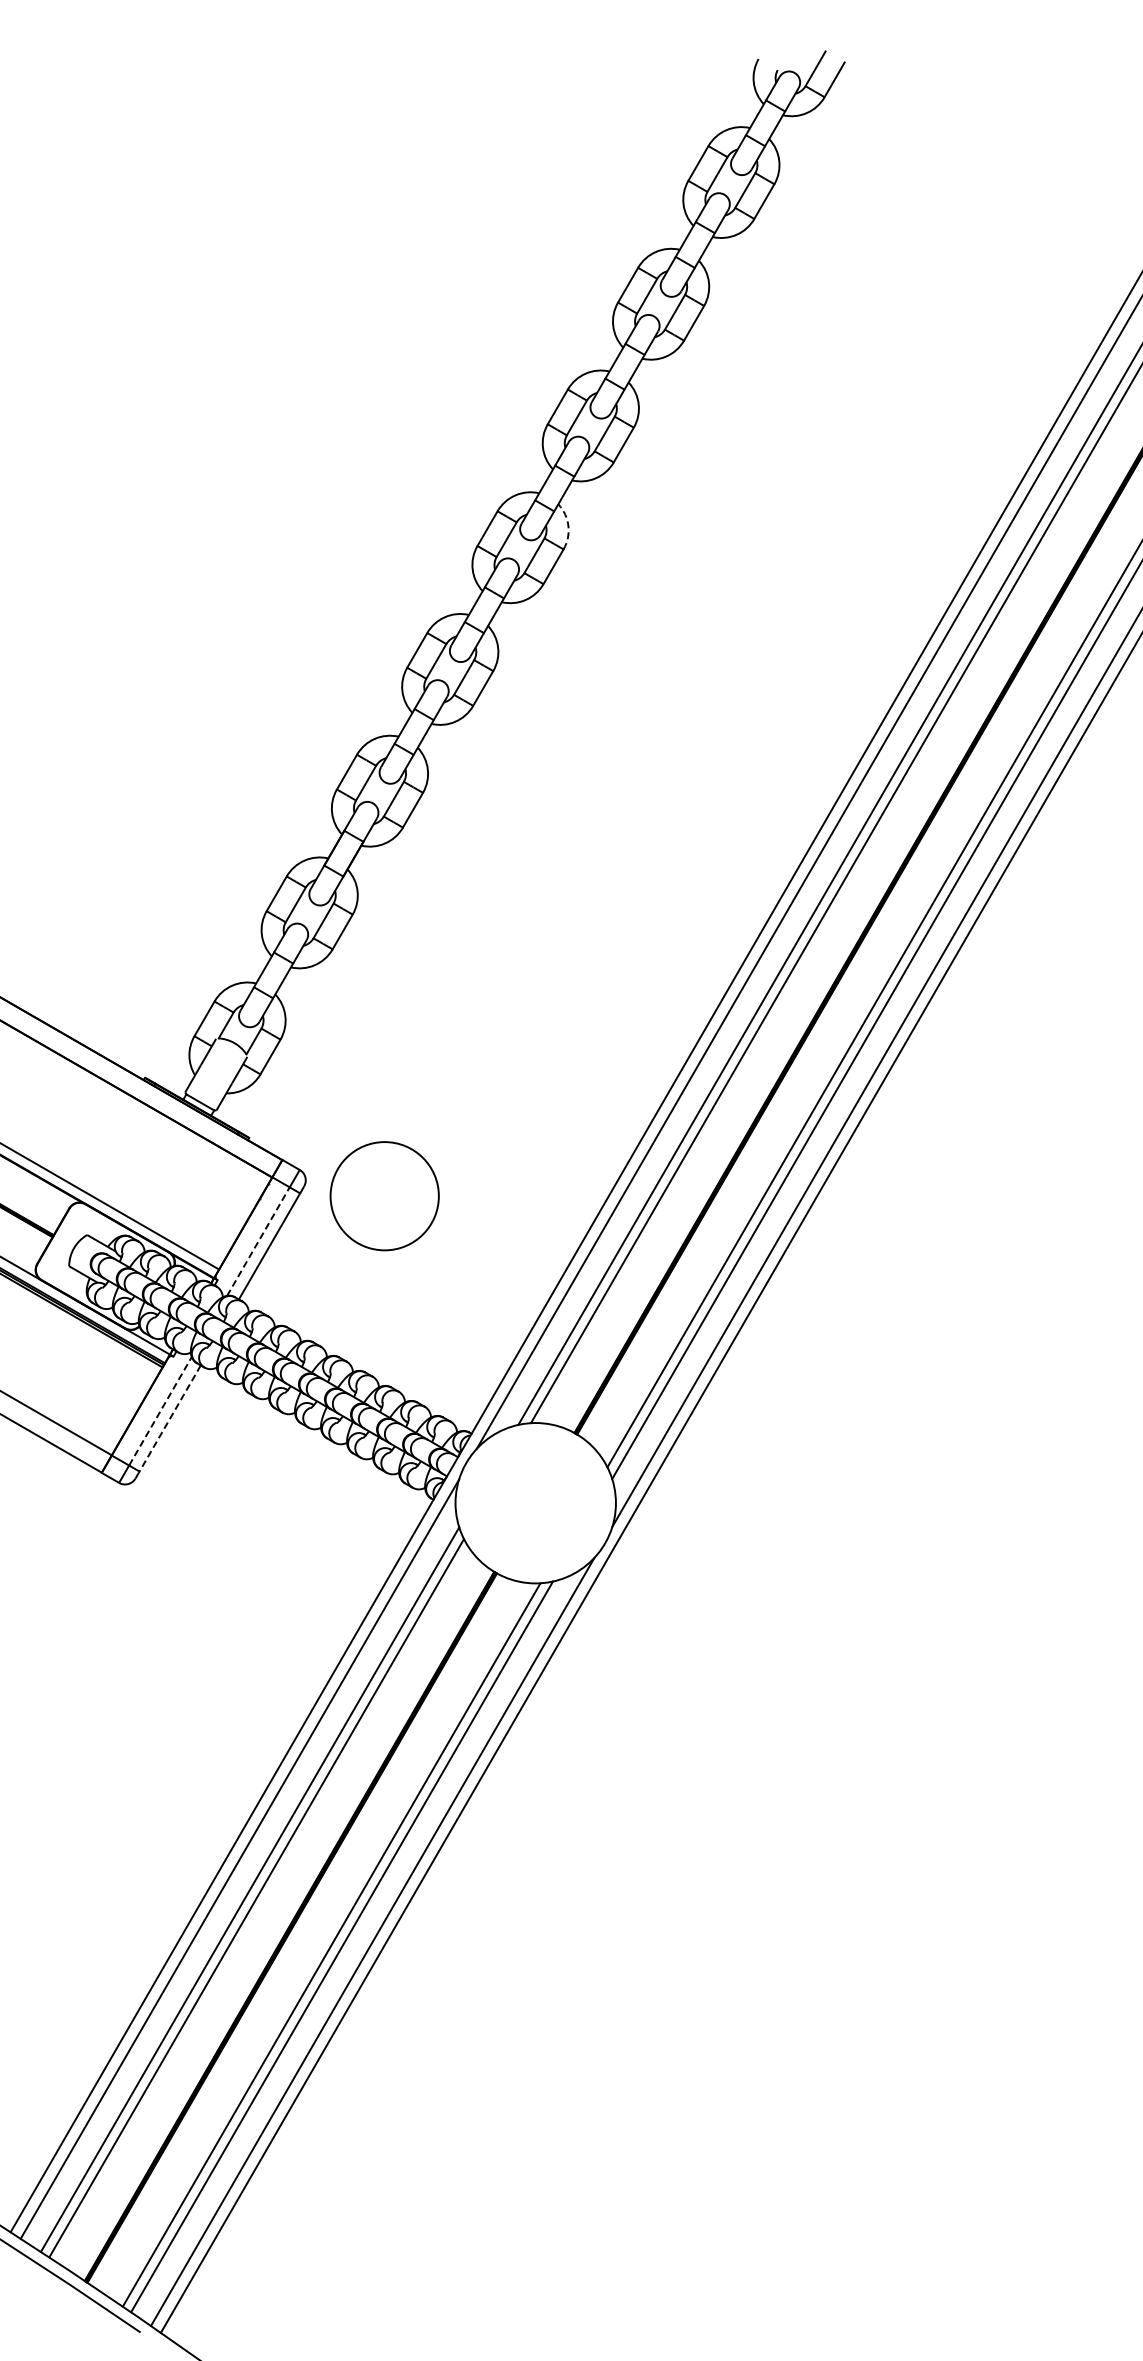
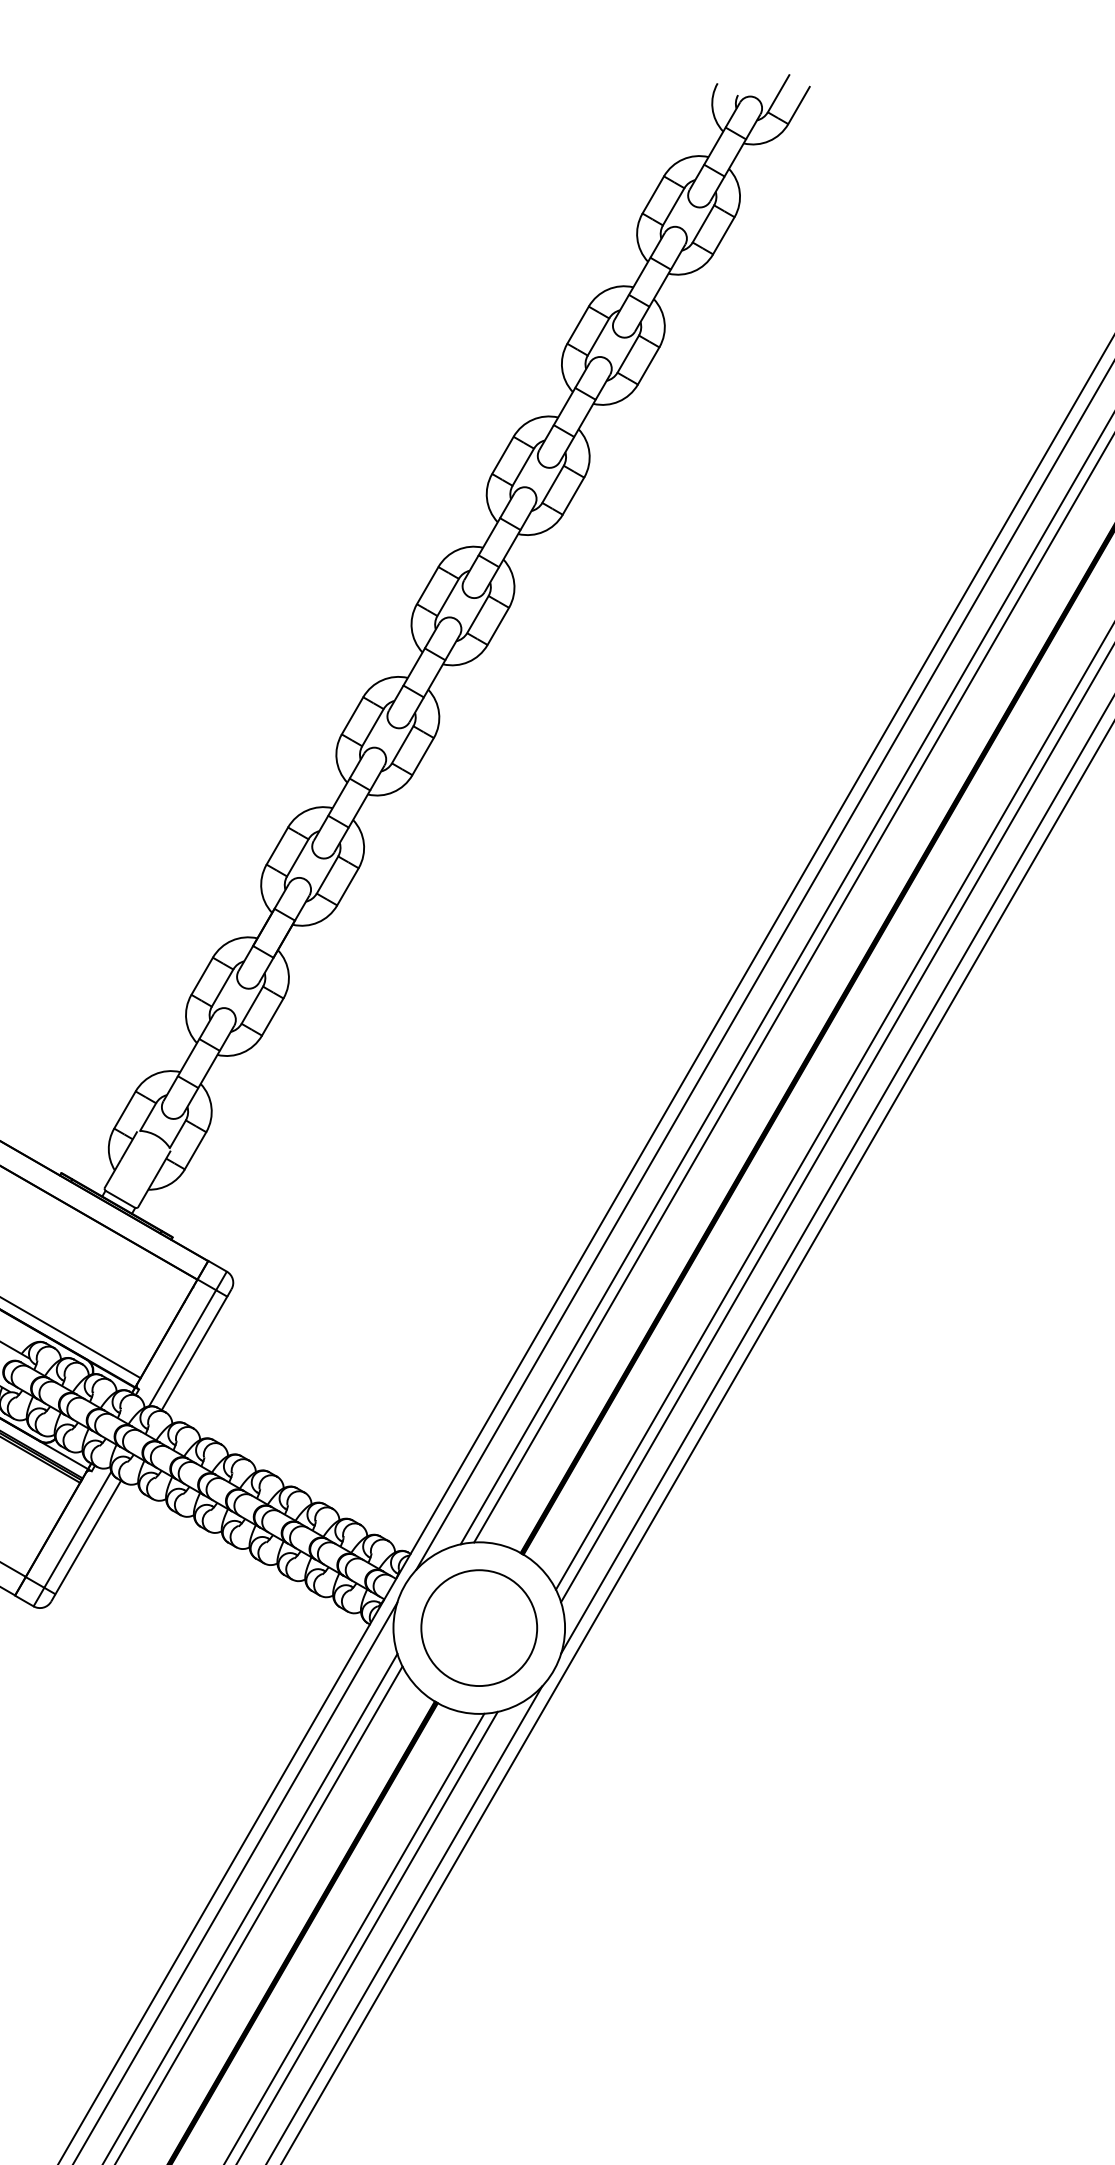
arc: (568, 526) -> (514, 583), dashed -> solid
circle: (384, 1196) -> (479, 1628), moved
line: (258, 1241) -> (182, 1348), dashed -> solid
line: (160, 1411) -> (77, 1529), dashed -> solid
line: (169, 1418) -> (87, 1537), dashed -> solid

